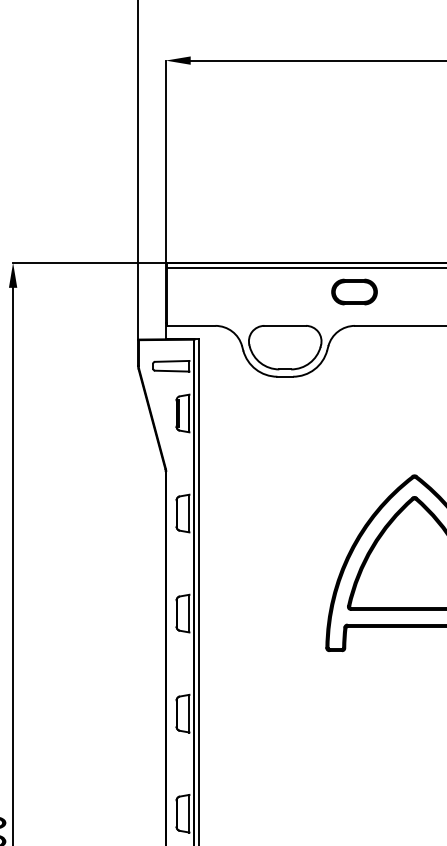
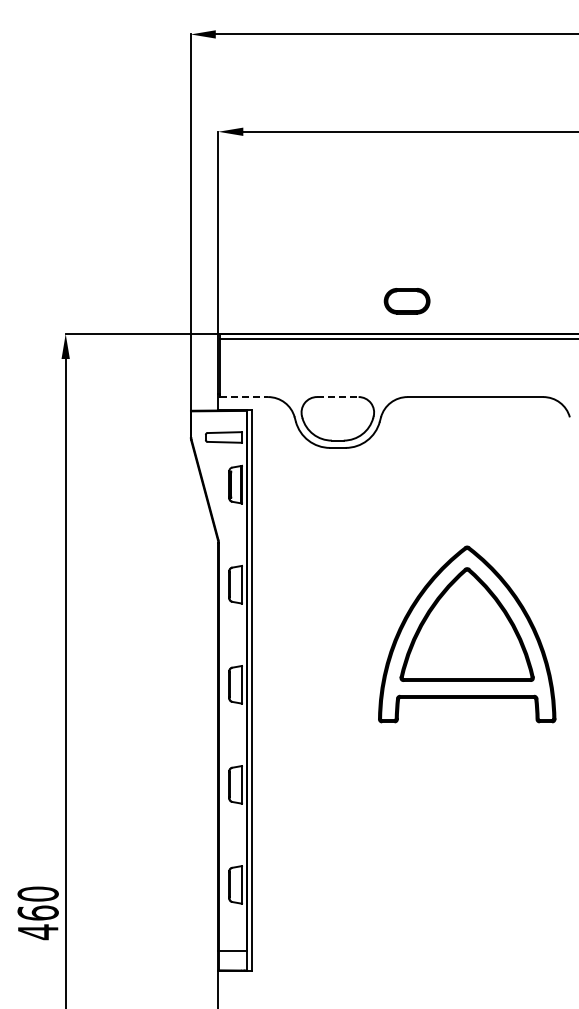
part: (353, 292) -> (406, 301), moved
line: (191, 326) -> (244, 397), solid -> dashed
line: (284, 326) -> (337, 397), solid -> dashed

